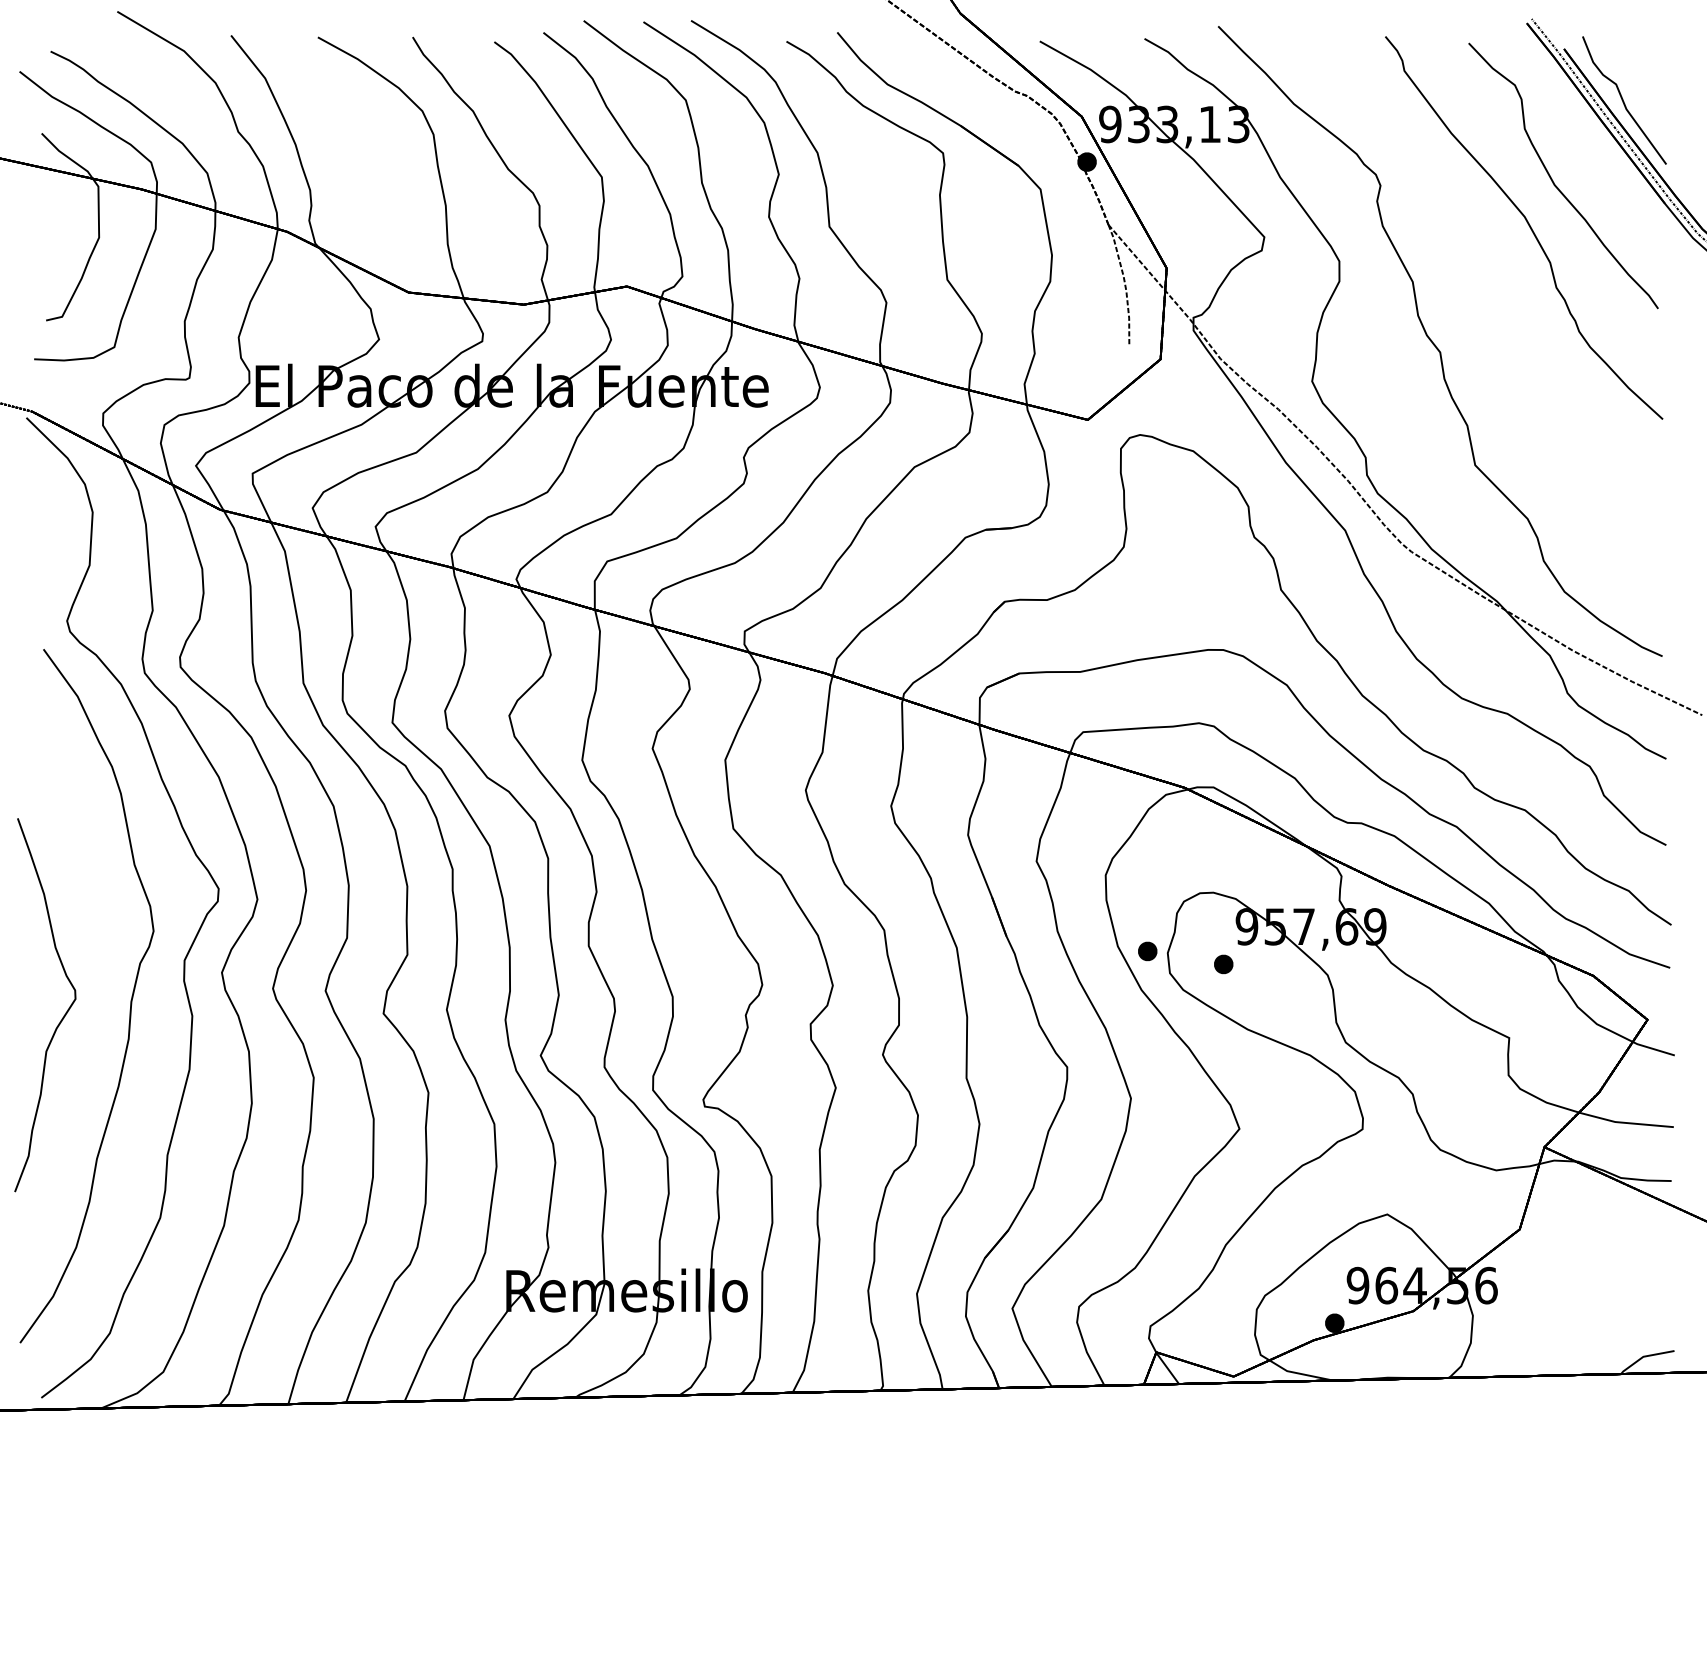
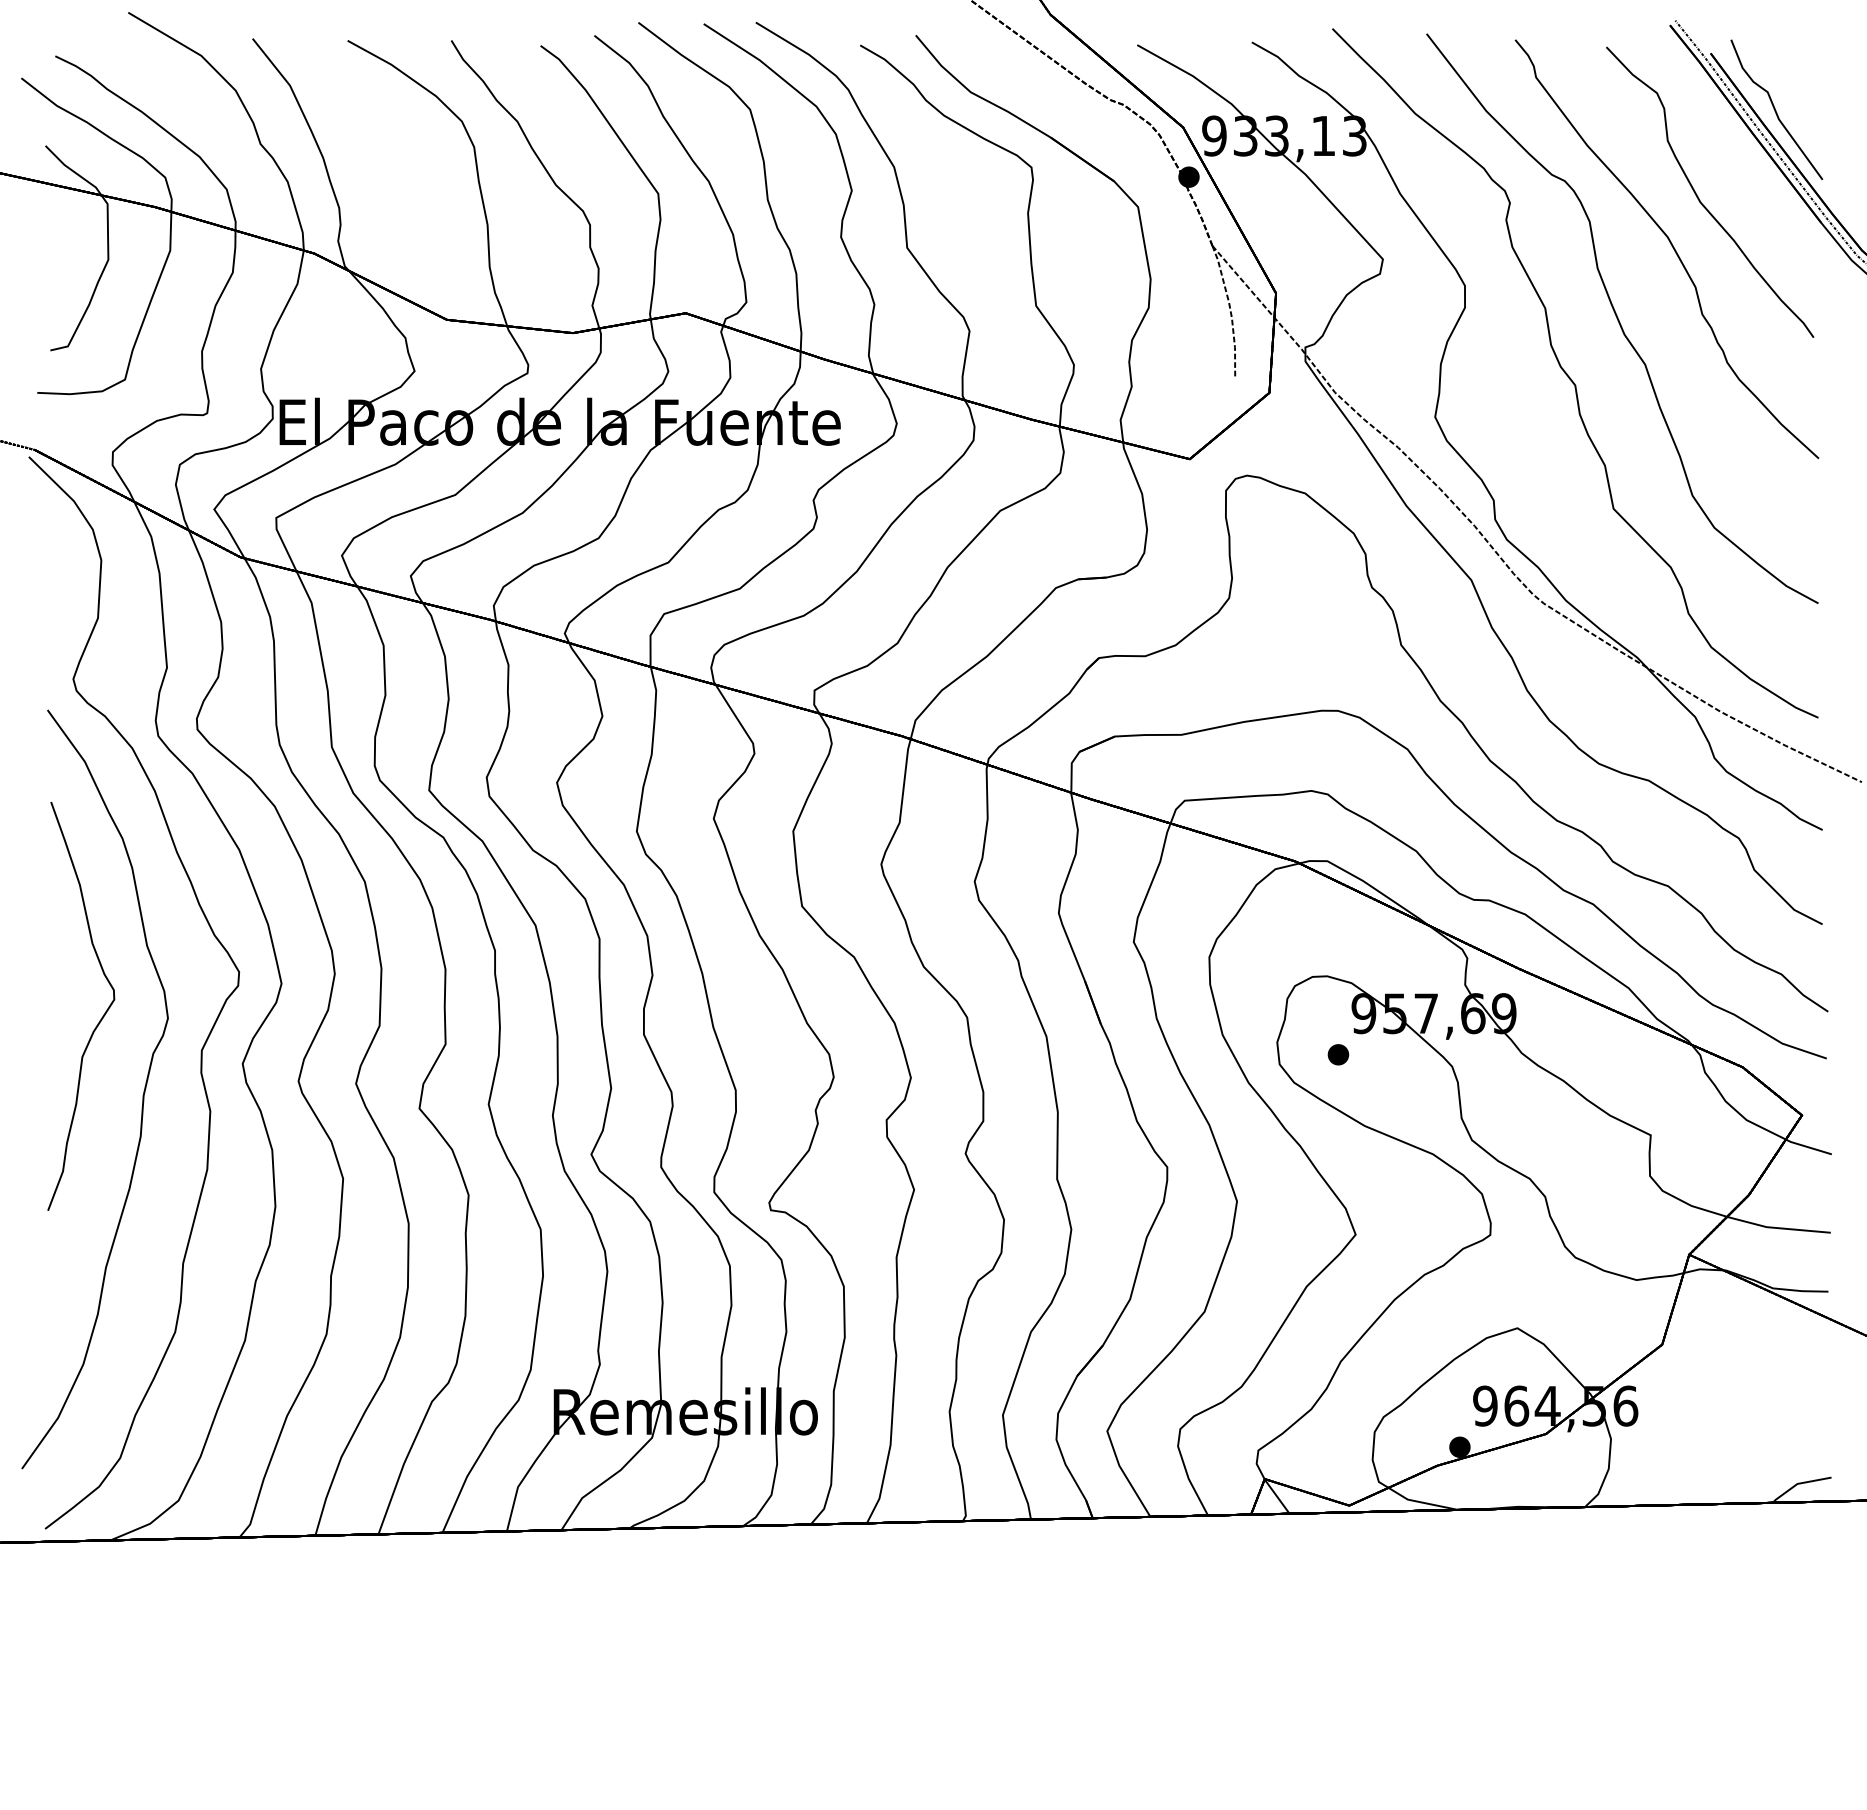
part: (1482, 291) -> (1621, 318), added
part: (1147, 951) -> (1255, 1040), removed
curve: (63, 1015) -> (101, 1017), moved

